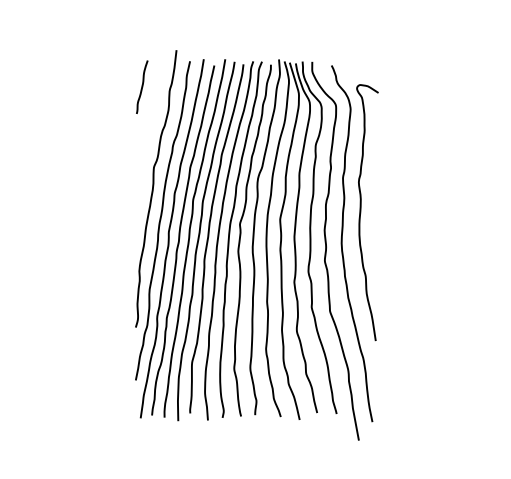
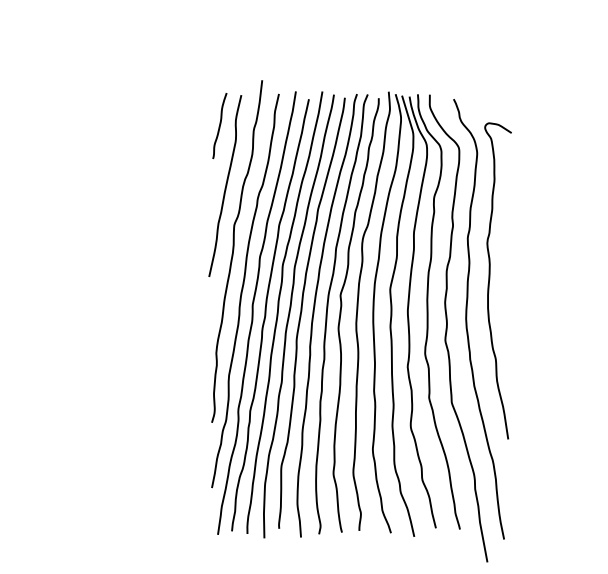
curve: (146, 135) -> (225, 185), added

